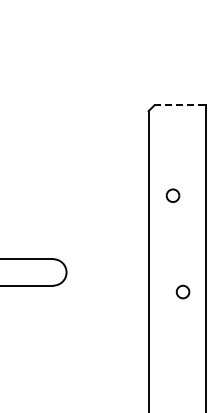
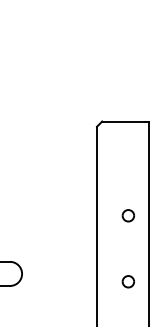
line: (177, 105) -> (123, 121), dashed -> solid
part: (172, 195) -> (127, 215), moved
part: (182, 291) -> (127, 281), moved

